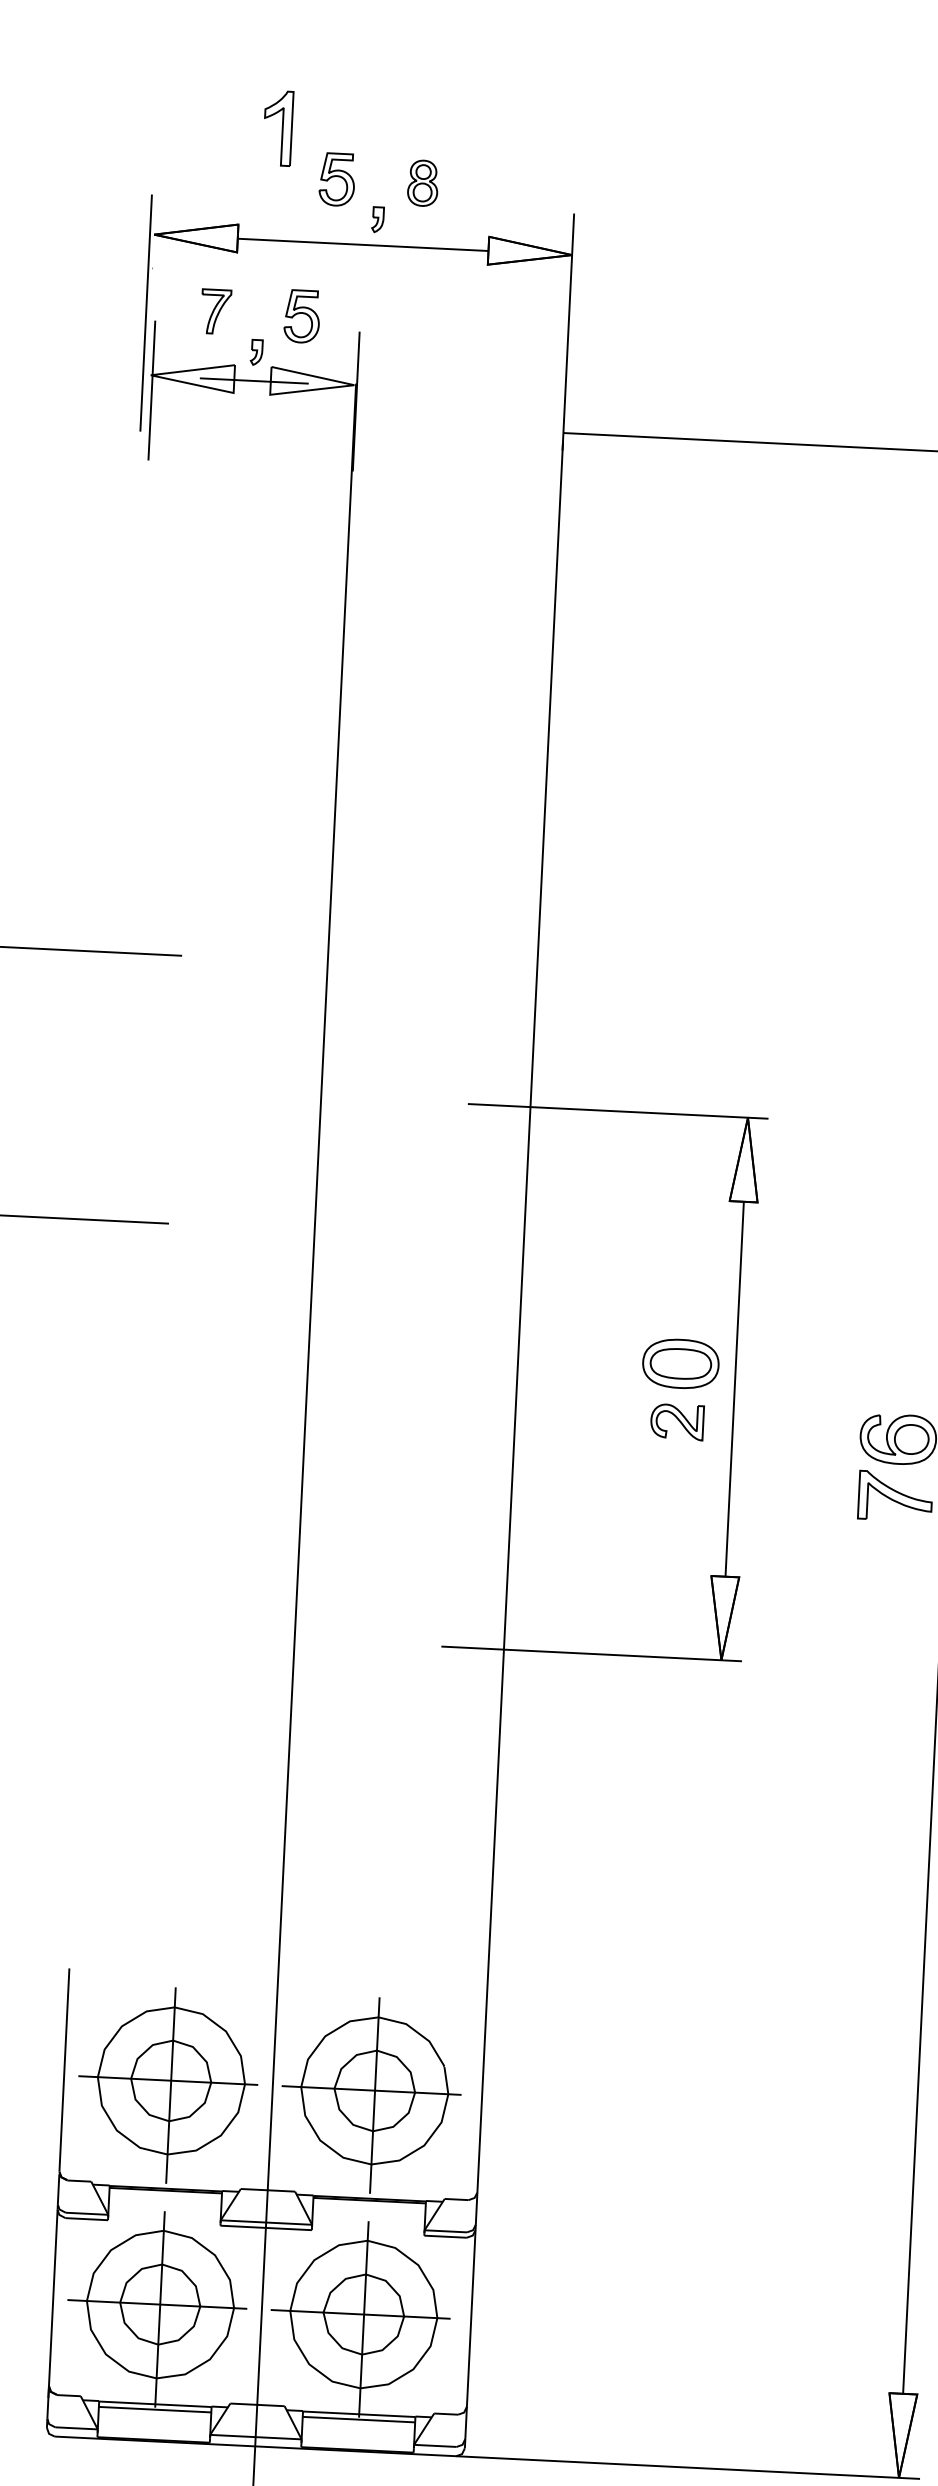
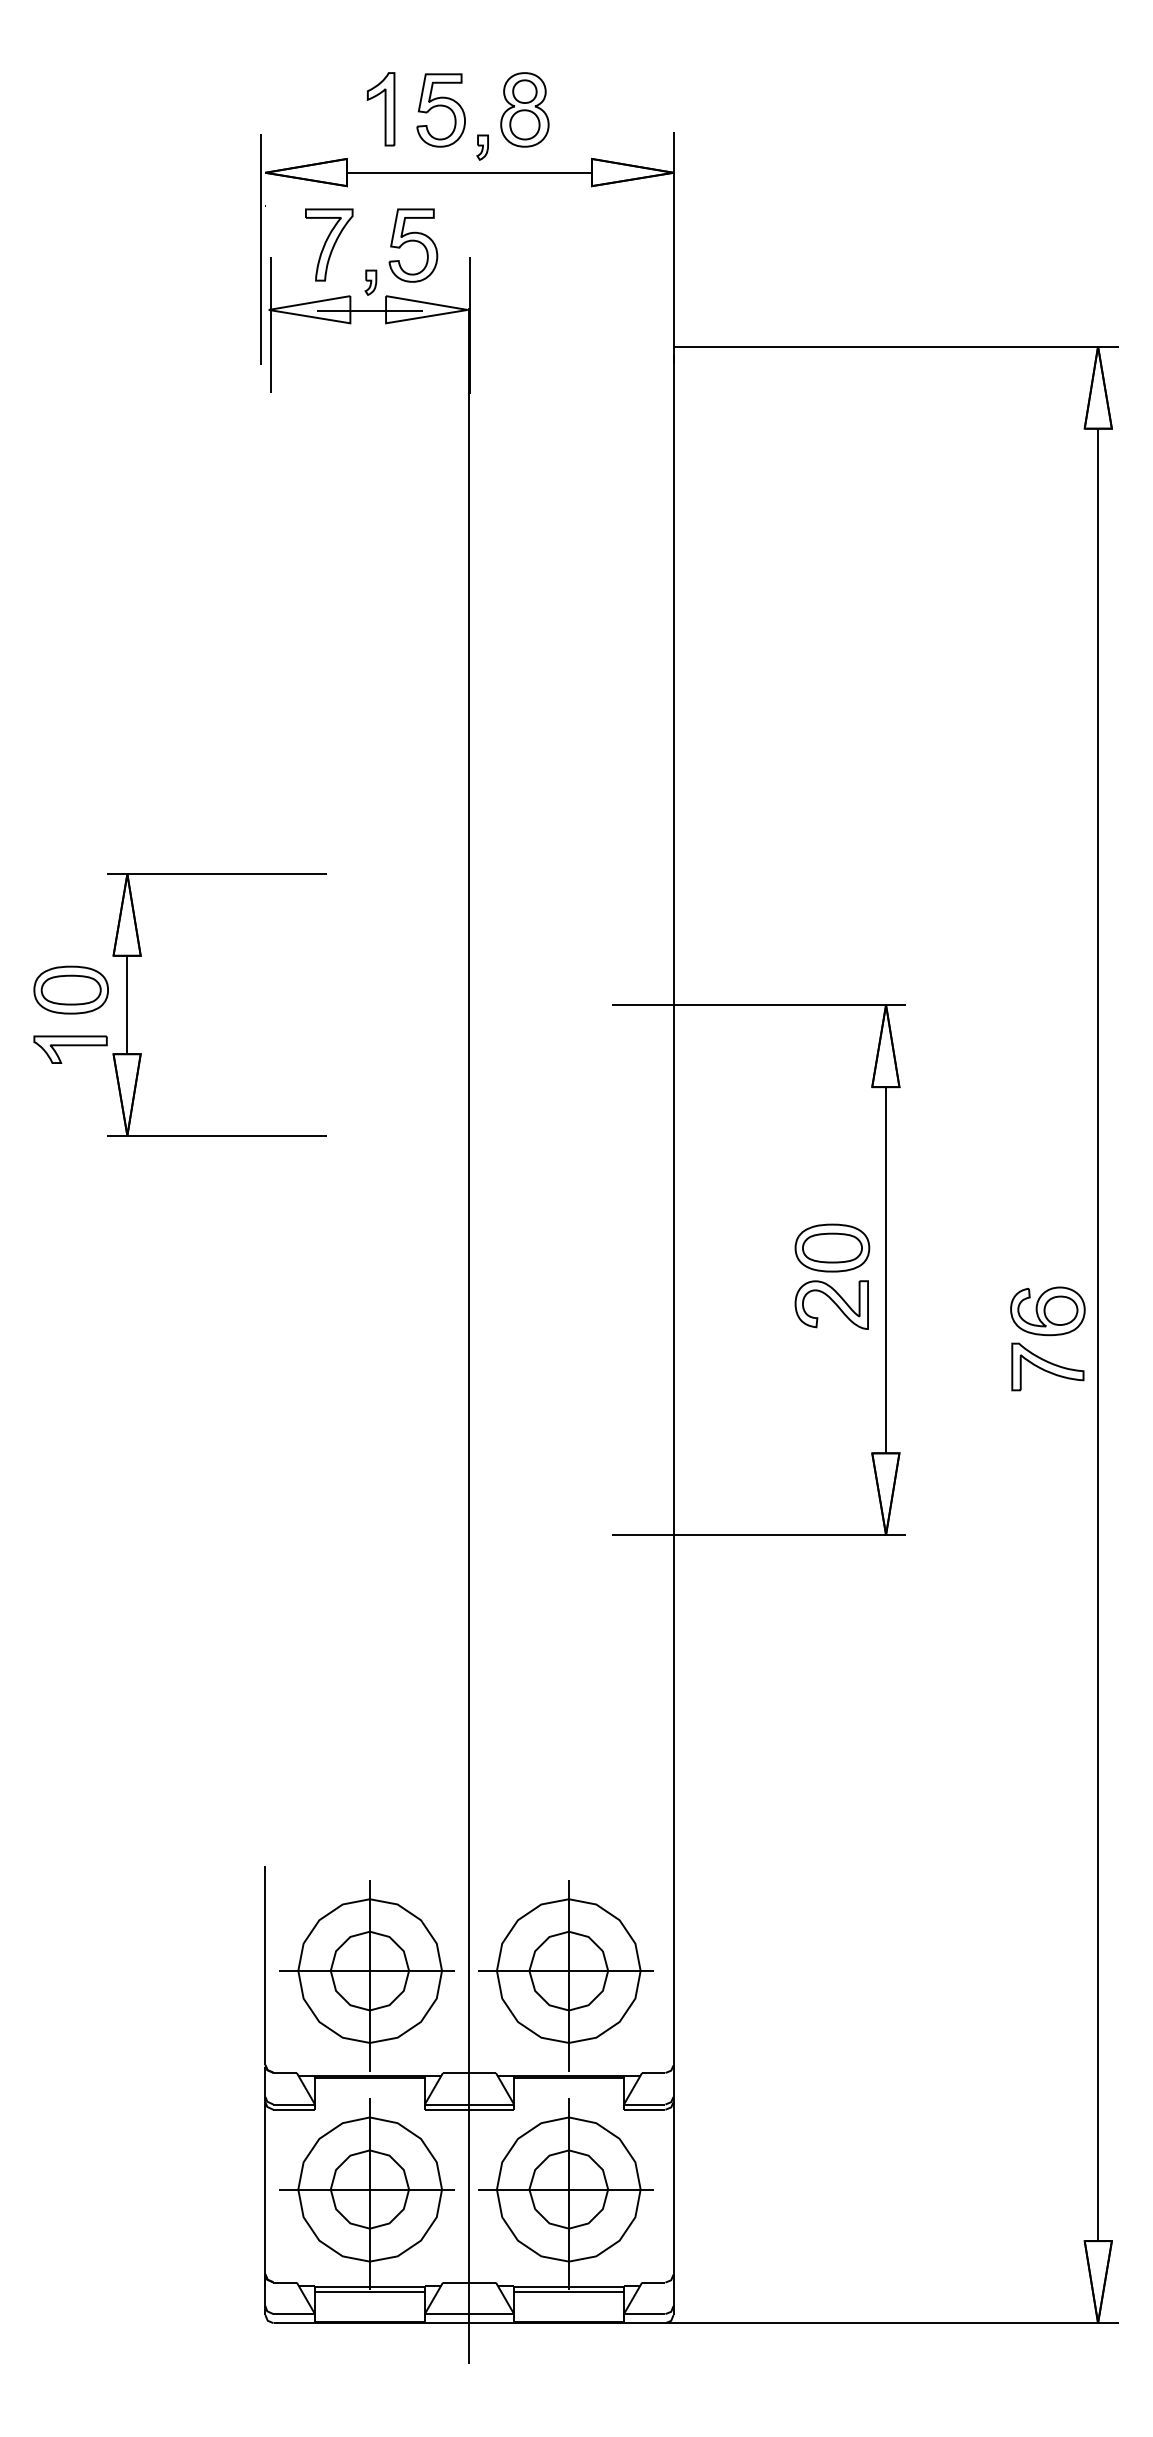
part: (278, 128) -> (381, 109), moved
part: (336, 179) -> (440, 110), size x1.43
part: (422, 182) -> (524, 109), size x1.67
part: (216, 311) -> (329, 244), size x1.67
part: (302, 316) -> (413, 245), size x1.43
part: (677, 1421) -> (831, 1304), size x1.43

